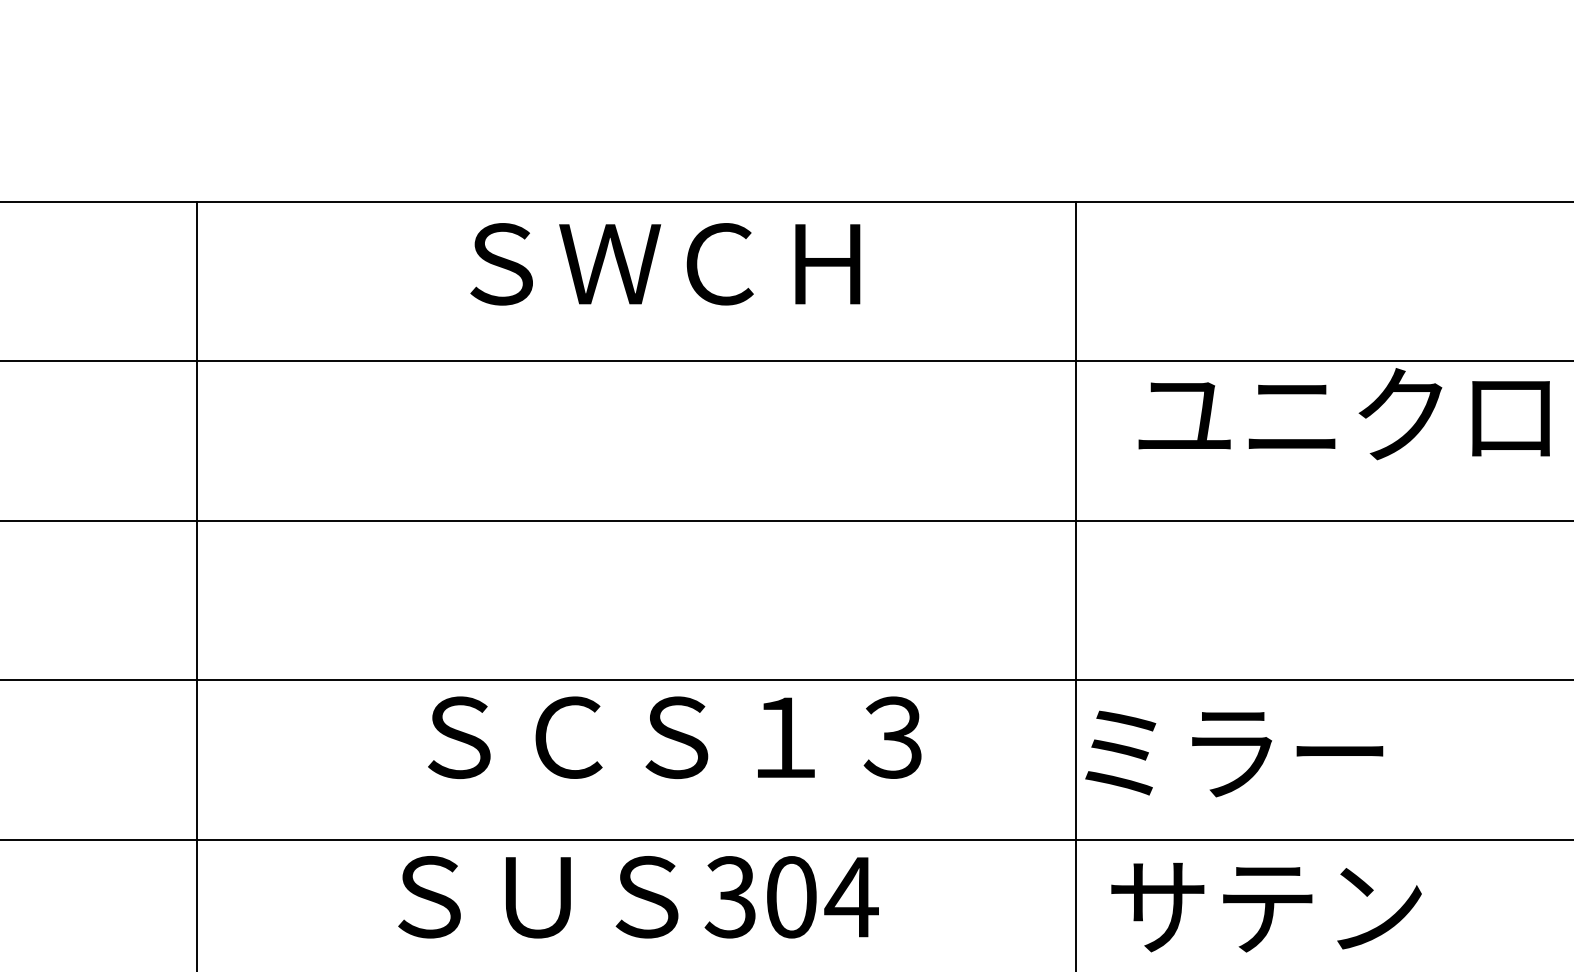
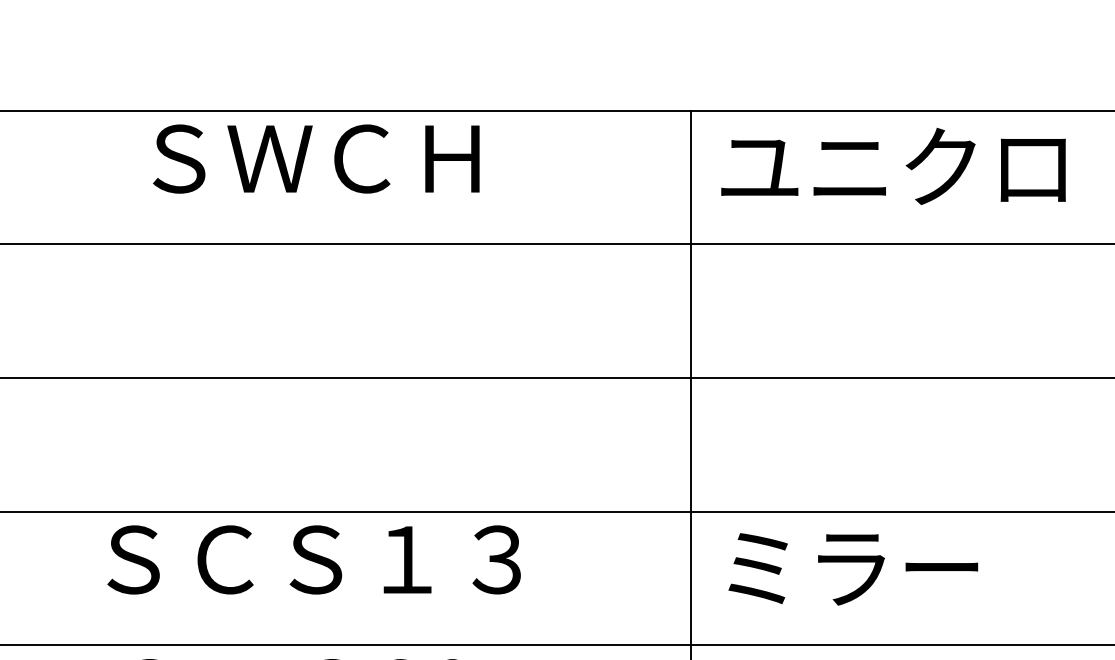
text: (665, 264) -> (316, 159), moved
text: (1343, 414) -> (892, 166), moved
text: (674, 737) -> (313, 559), moved
text: (1234, 753) -> (853, 568), moved

